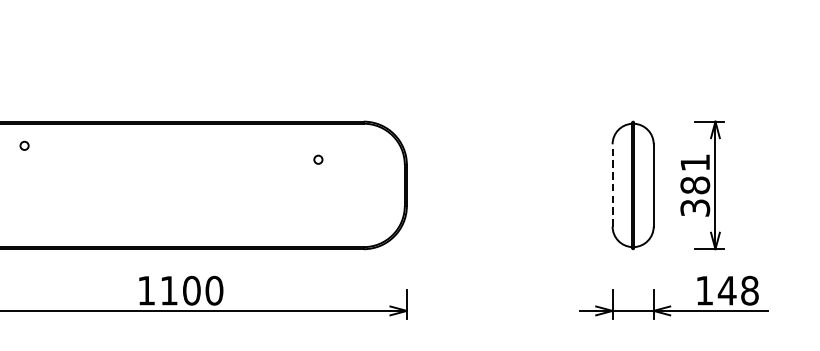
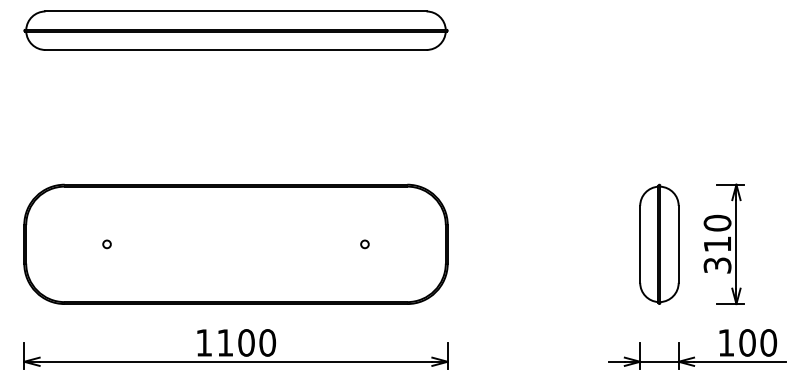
circle: (24, 146) -> (106, 244), moved
circle: (317, 159) -> (364, 244), moved
text: (695, 173) -> (717, 233), 381 -> 310
line: (612, 184) -> (640, 243), dashed -> solid
text: (737, 290) -> (757, 342), 148 -> 100

